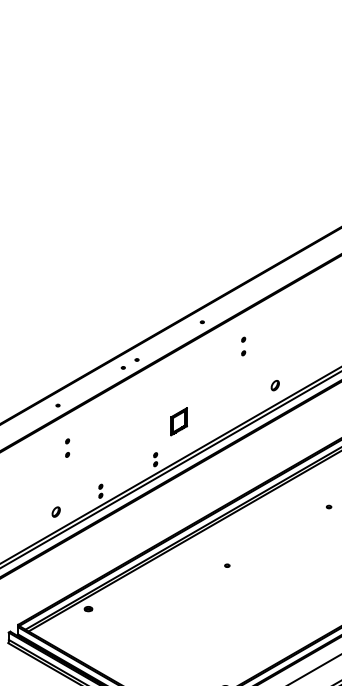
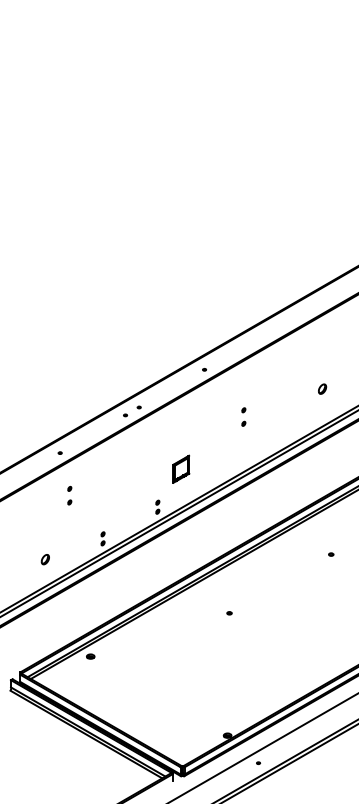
part: (243, 345) -> (243, 416), moved
part: (275, 384) -> (322, 388), moved
part: (55, 511) -> (44, 559), moved

